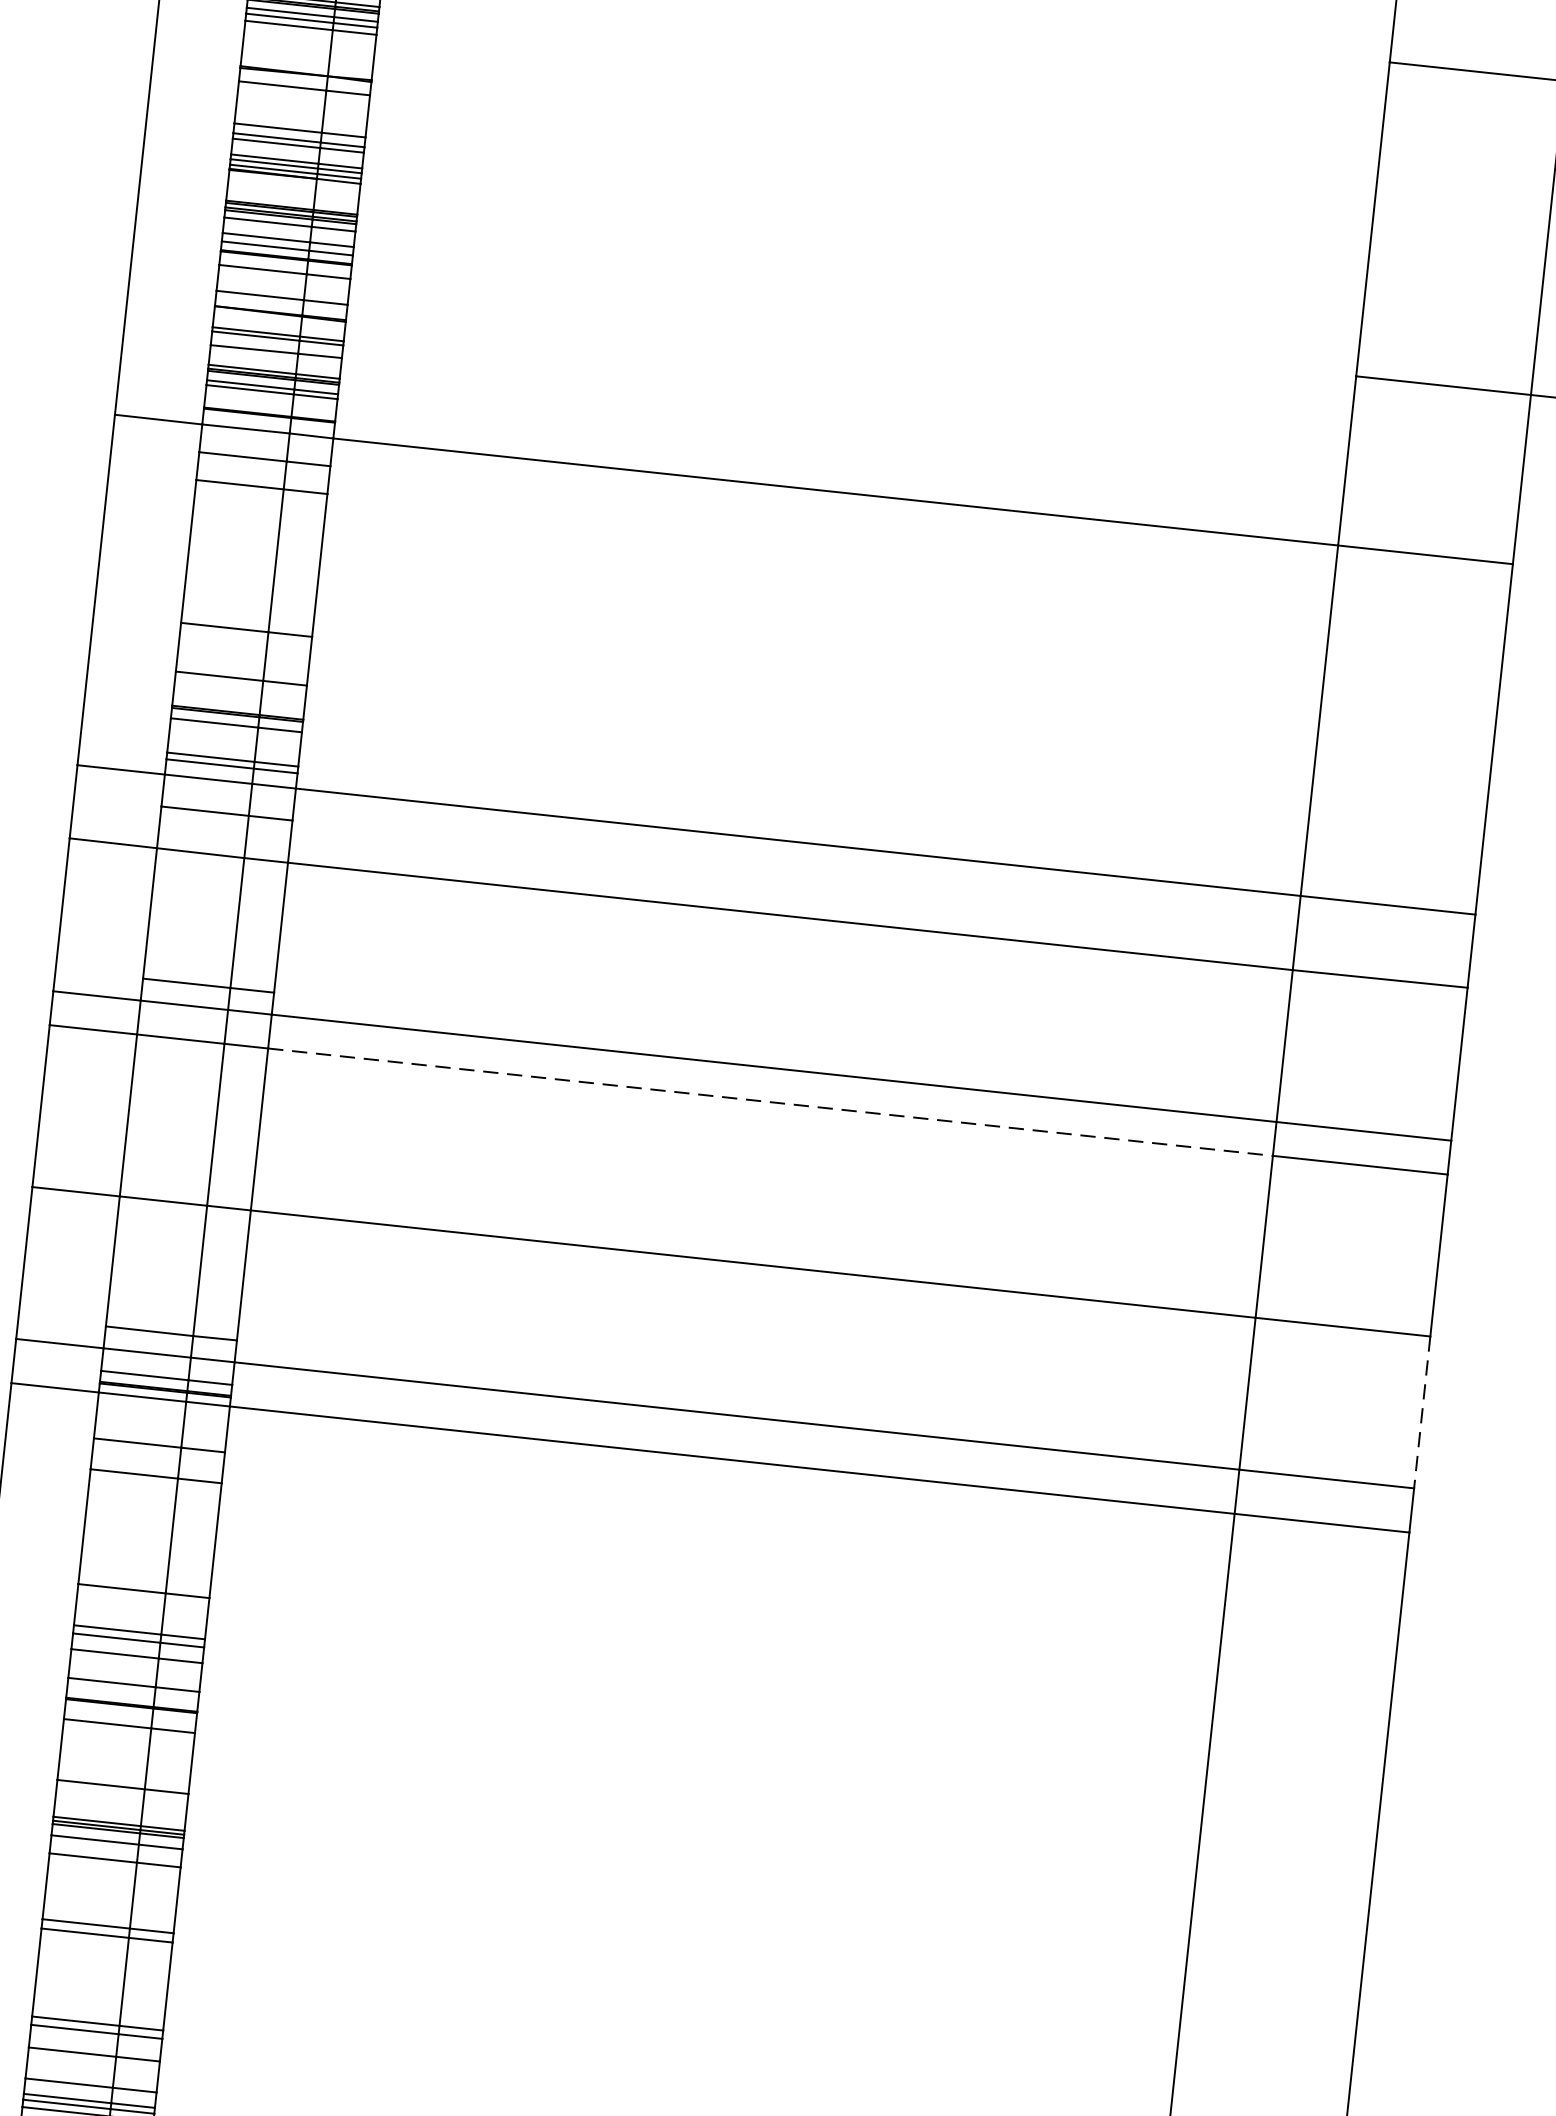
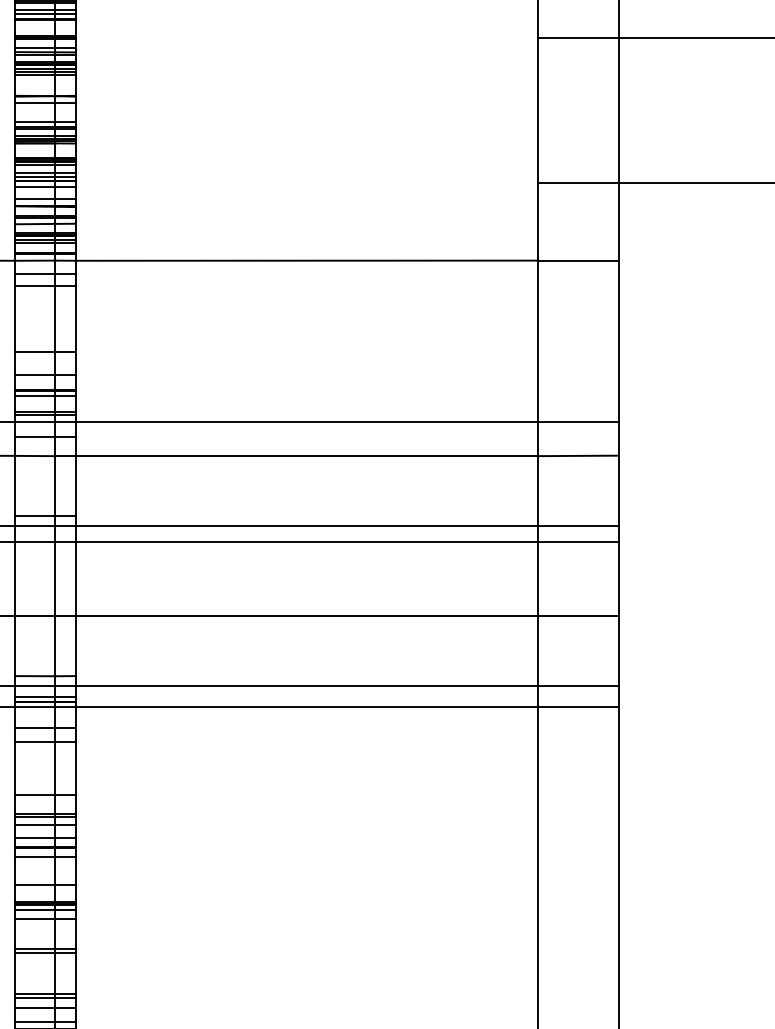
line: (771, 1101) -> (307, 541), dashed -> solid
line: (1421, 1413) -> (618, 651), dashed -> solid

